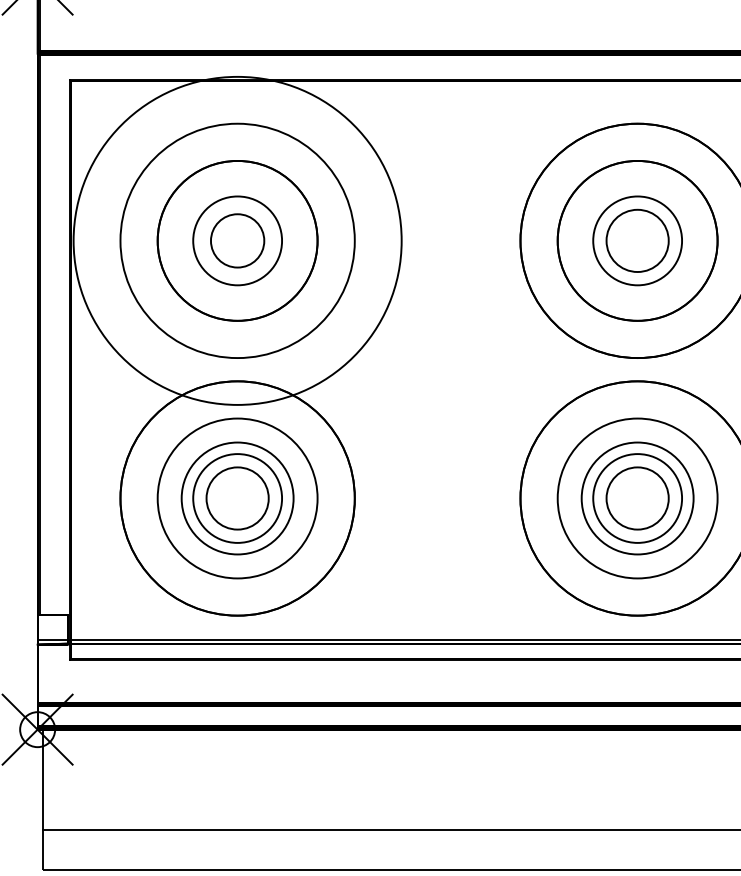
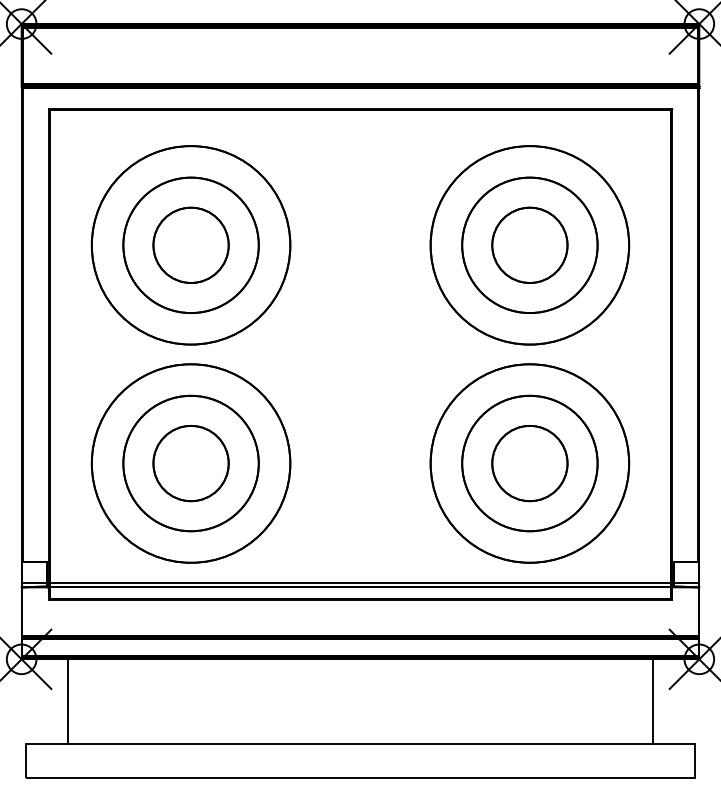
circle: (236, 239) -> (190, 244), size x1.67
circle: (637, 239) -> (529, 244), size x1.43
circle: (236, 241) -> (190, 245), size x0.71
circle: (236, 498) -> (190, 463), size x1.43
circle: (236, 498) -> (190, 463), size x1.43
circle: (637, 498) -> (529, 463), size x1.43
circle: (637, 498) -> (529, 463), size x1.43
line: (43, 779) -> (68, 701), moved

